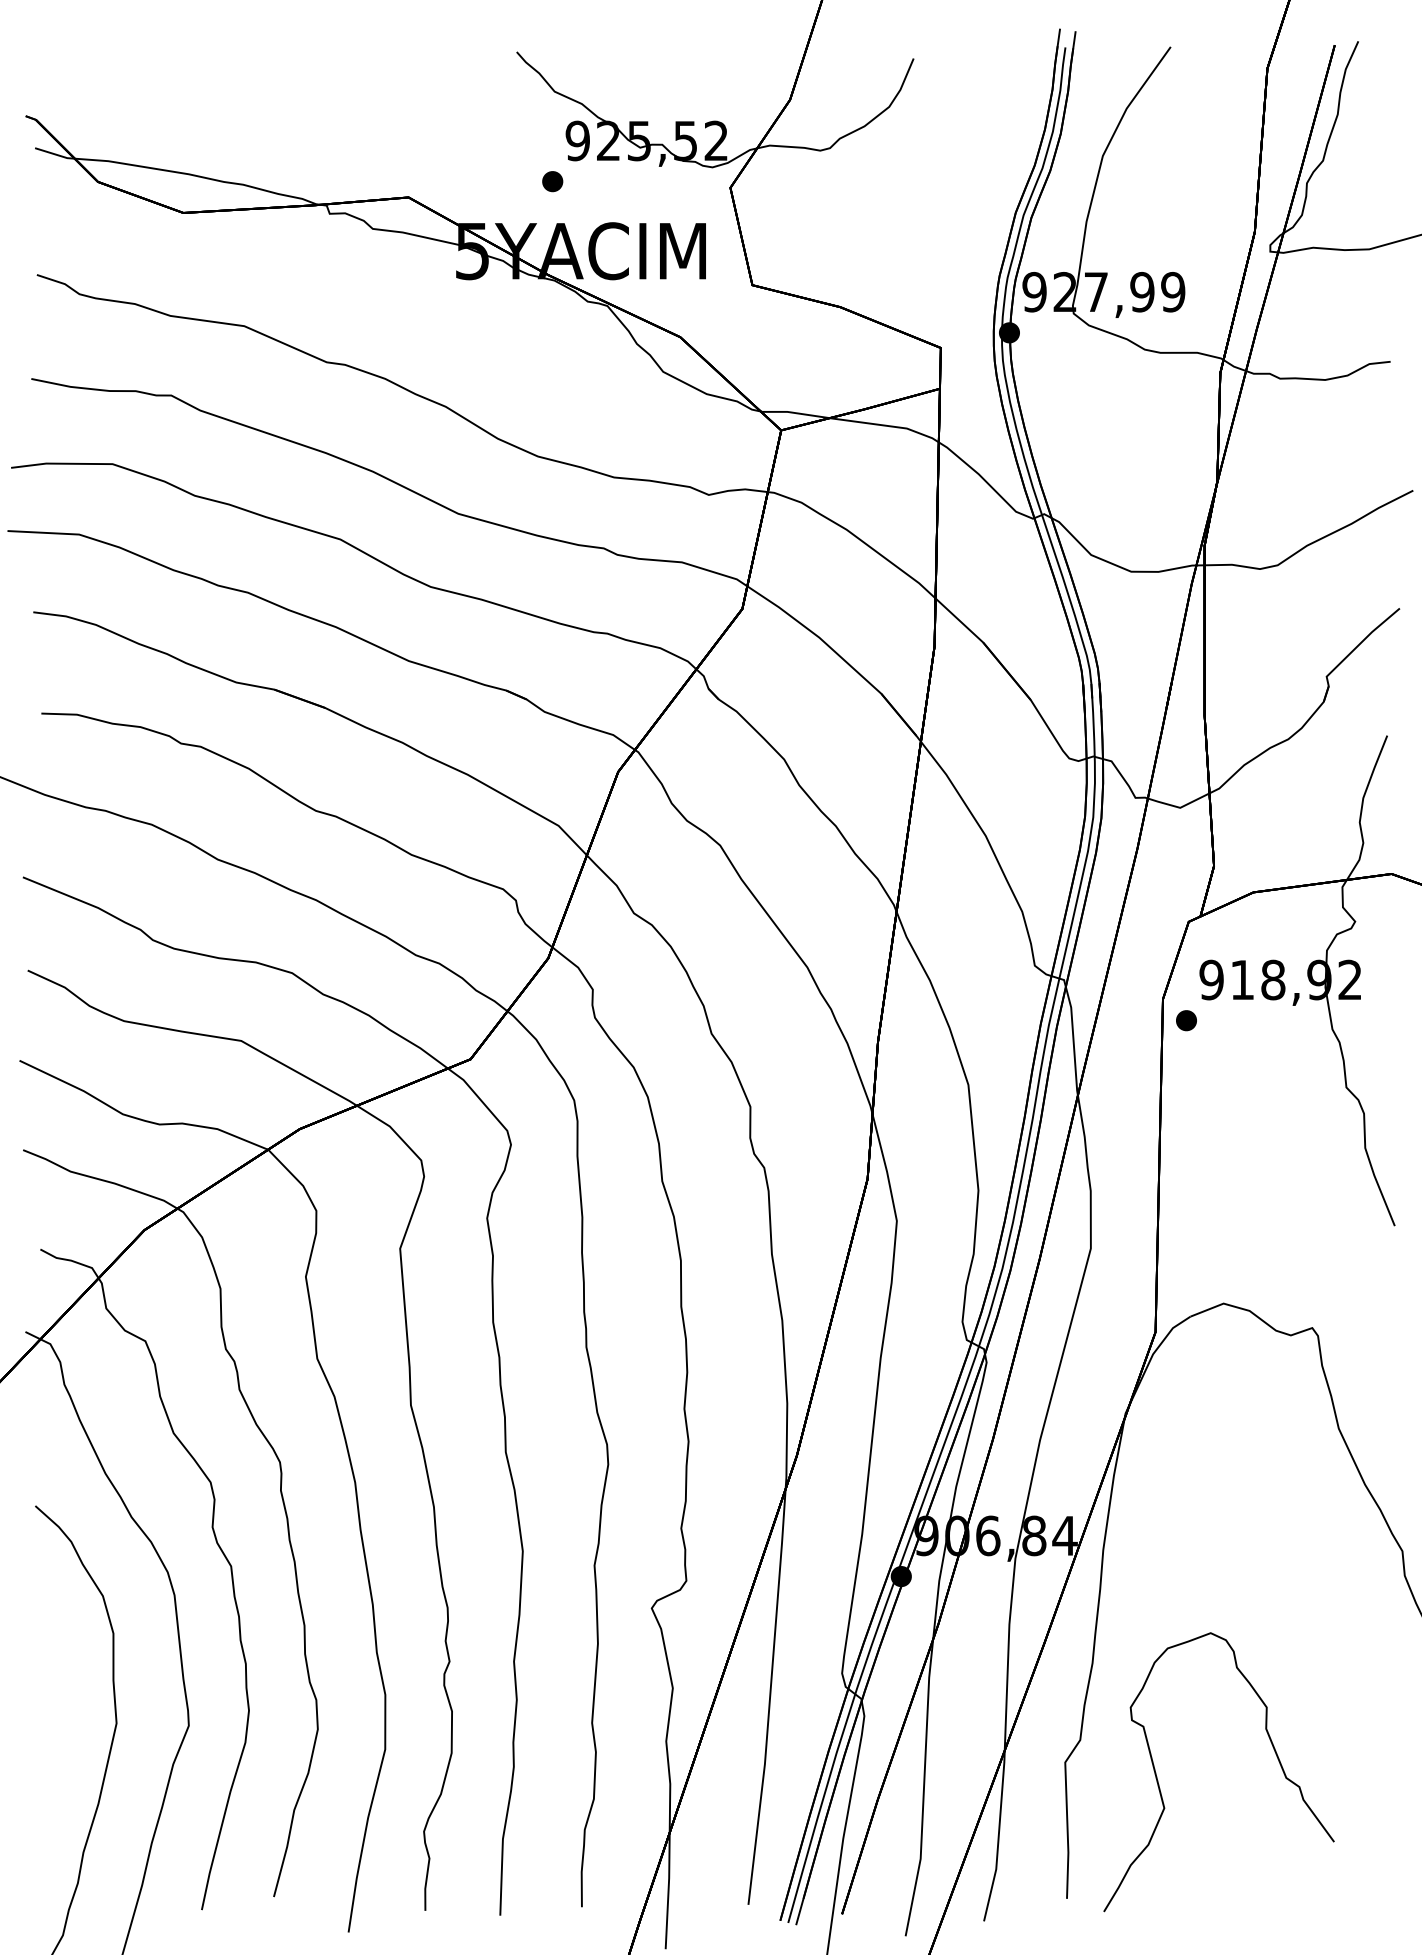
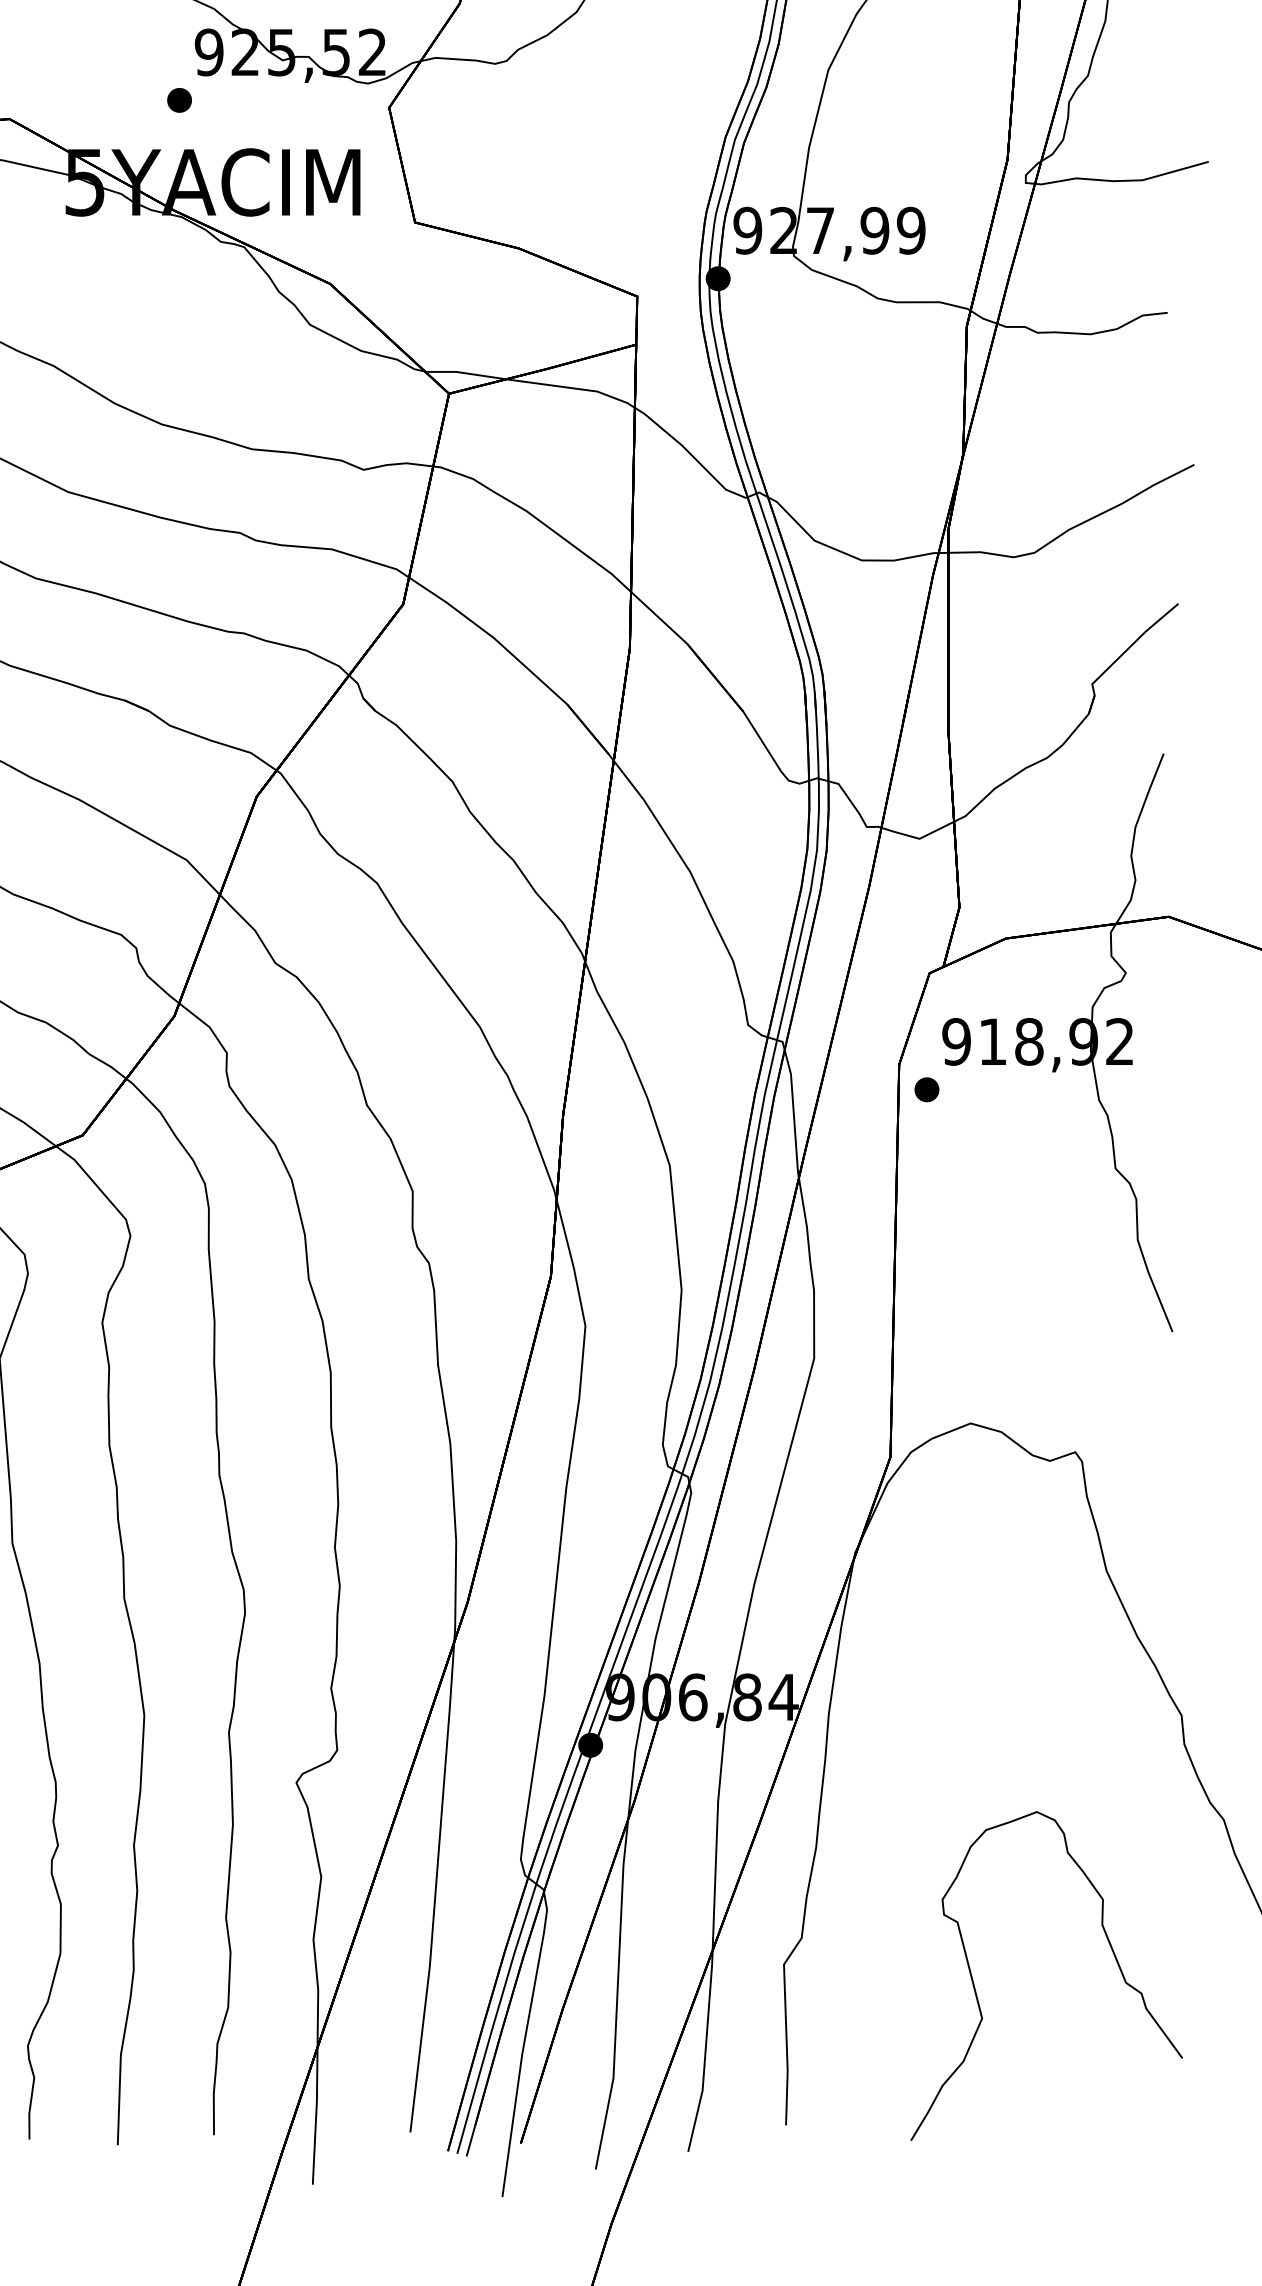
curve: (1274, 1752) -> (1112, 1952), moved

